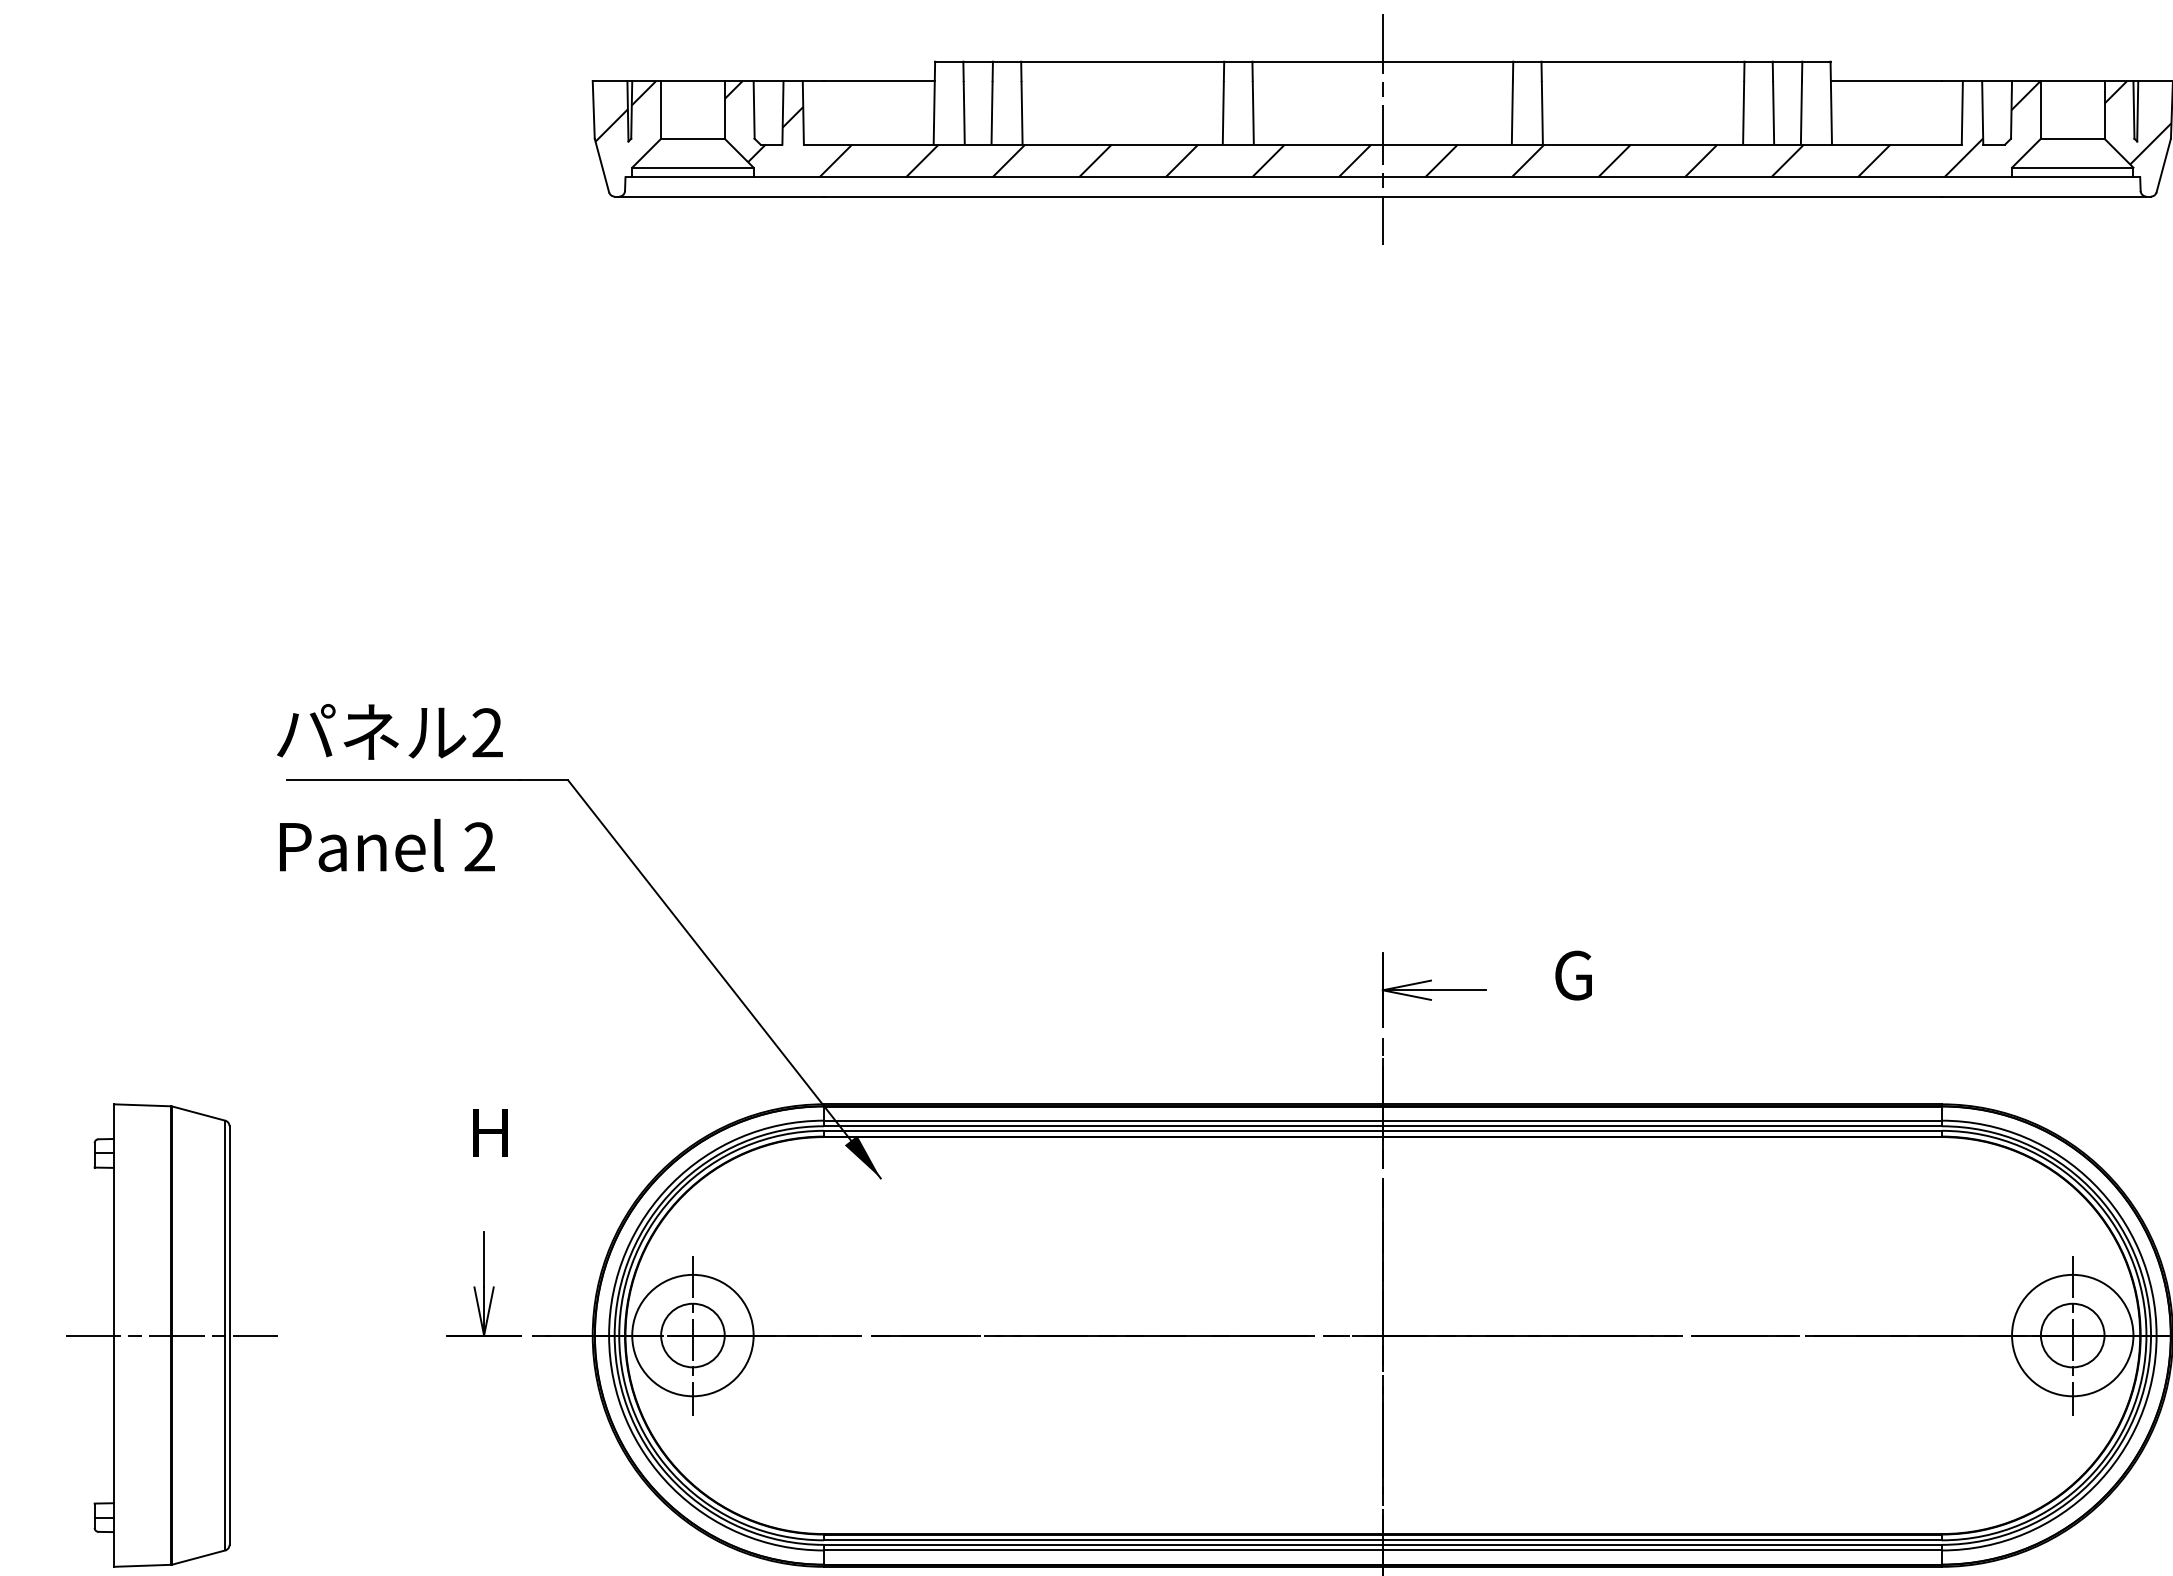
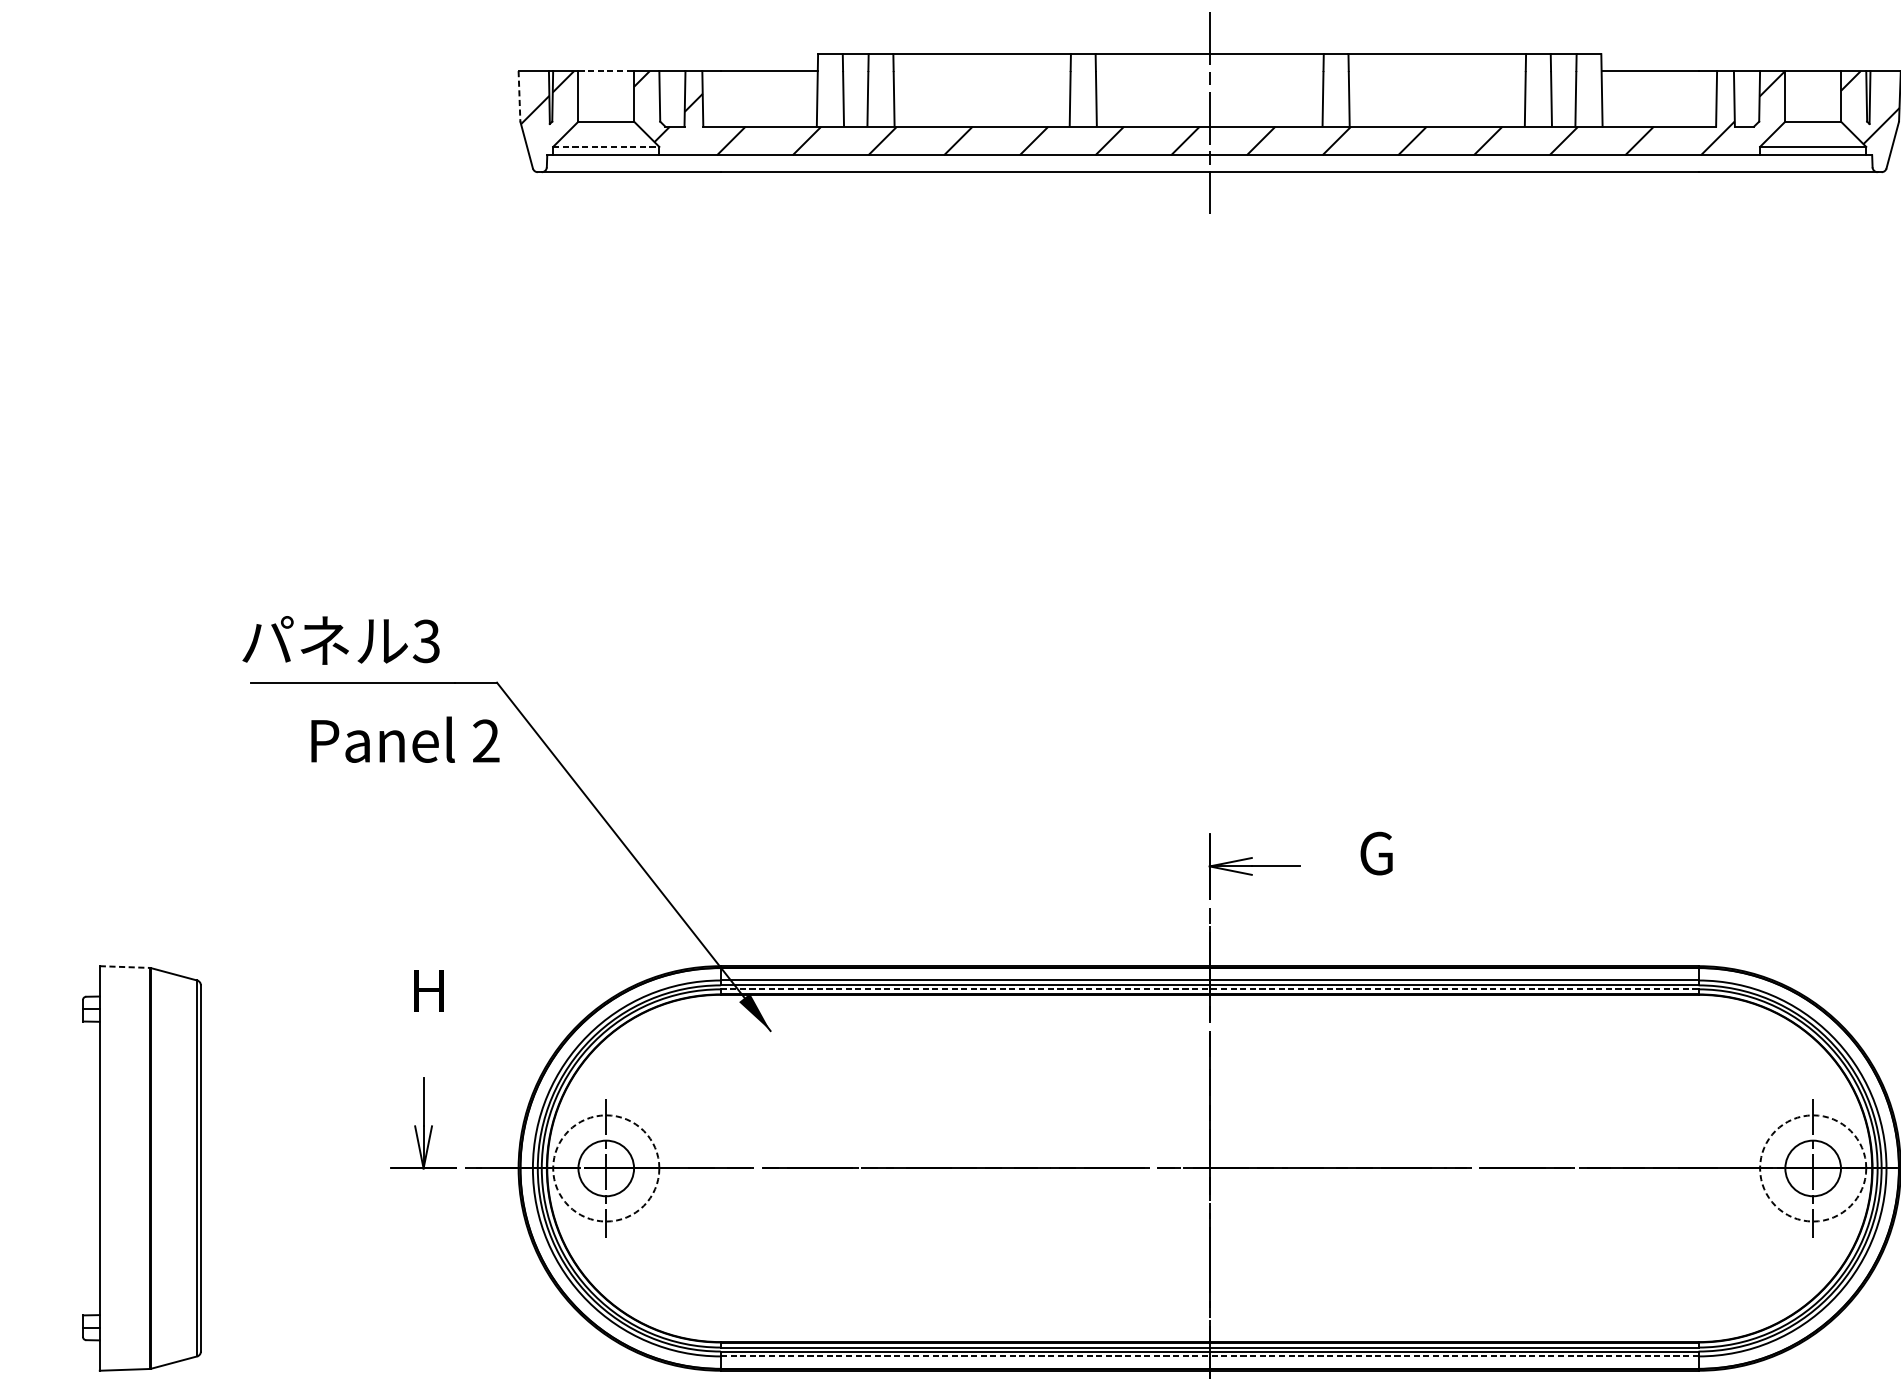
line: (692, 80) -> (605, 70), solid -> dashed
line: (593, 109) -> (519, 96), solid -> dashed
line: (692, 167) -> (605, 146), solid -> dashed
text: (486, 732) -> (425, 640), 2 -> 3
text: (387, 845) -> (405, 739), moved
line: (142, 1105) -> (124, 967), solid -> dashed
line: (1382, 1130) -> (1209, 989), solid -> dashed
line: (171, 1335) -> (150, 1168), removed
circle: (692, 1335) -> (605, 1168), solid -> dashed
circle: (2072, 1335) -> (1812, 1168), solid -> dashed
line: (1382, 1550) -> (1209, 1356), solid -> dashed

